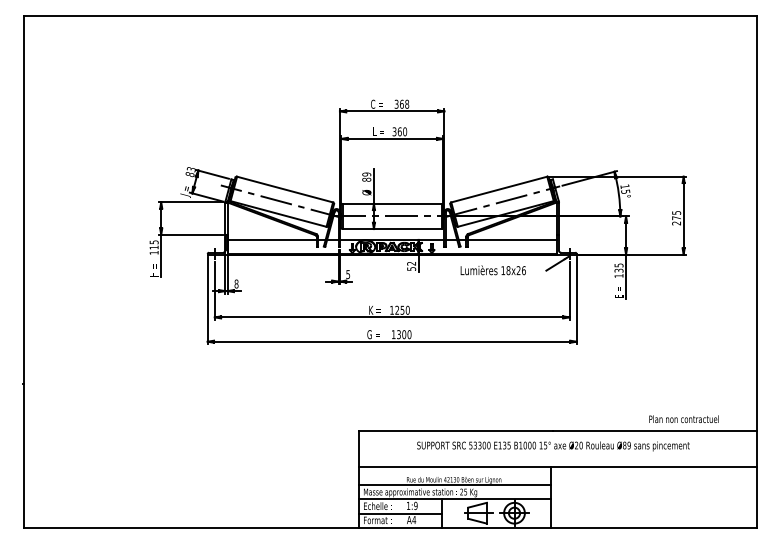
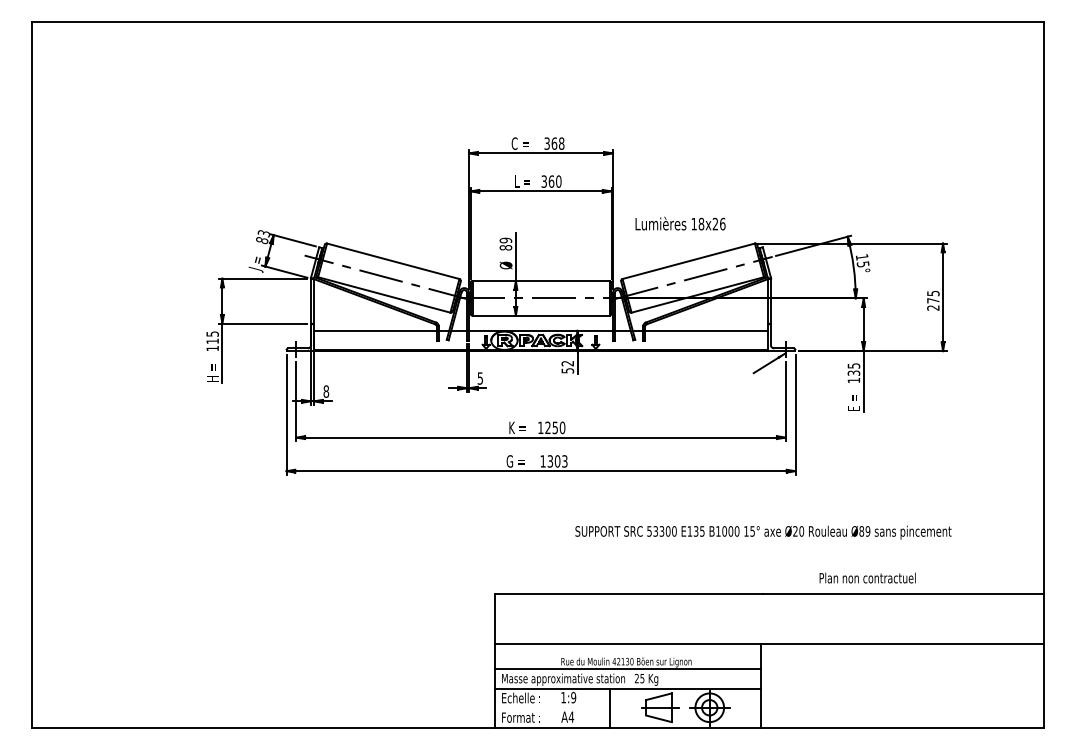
text: (493, 270) -> (680, 223), moved
text: (409, 334) -> (564, 461), 1300 -> 1303
text: (683, 418) -> (867, 577), moved
text: (553, 446) -> (763, 532), moved
line: (400, 513) -> (552, 708), removed

